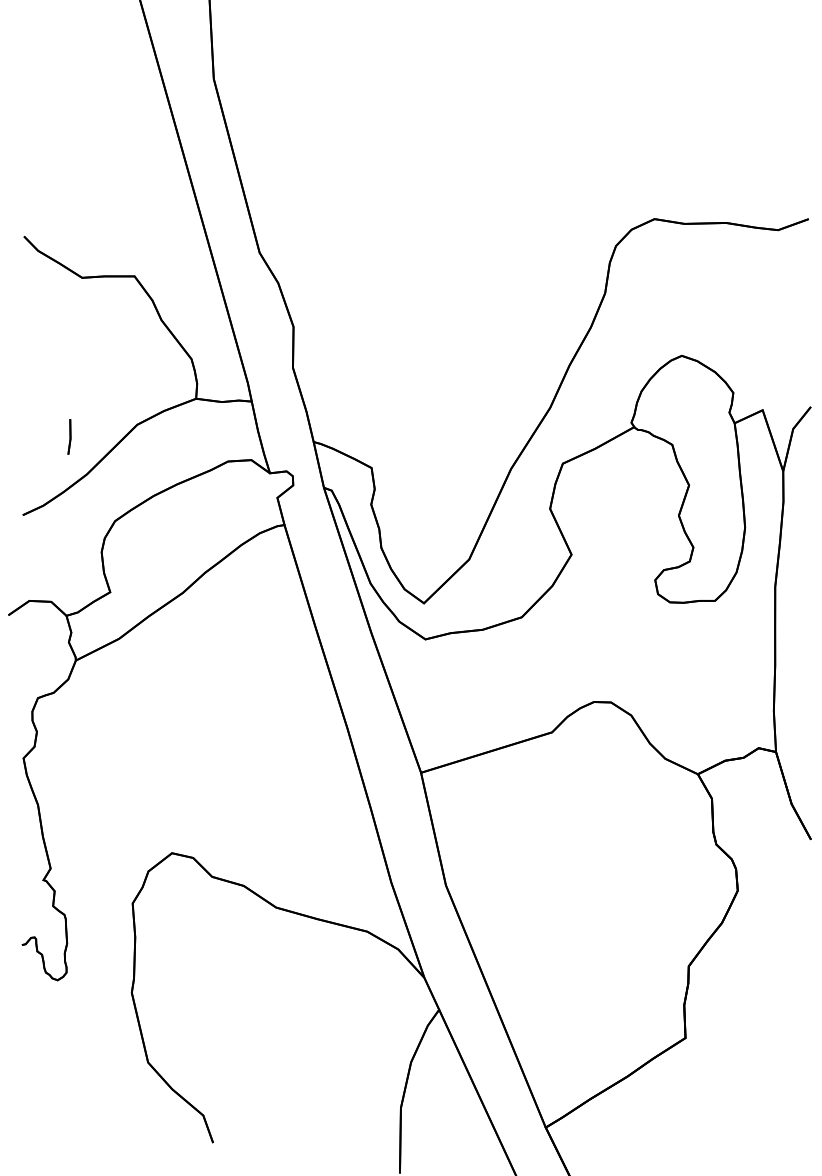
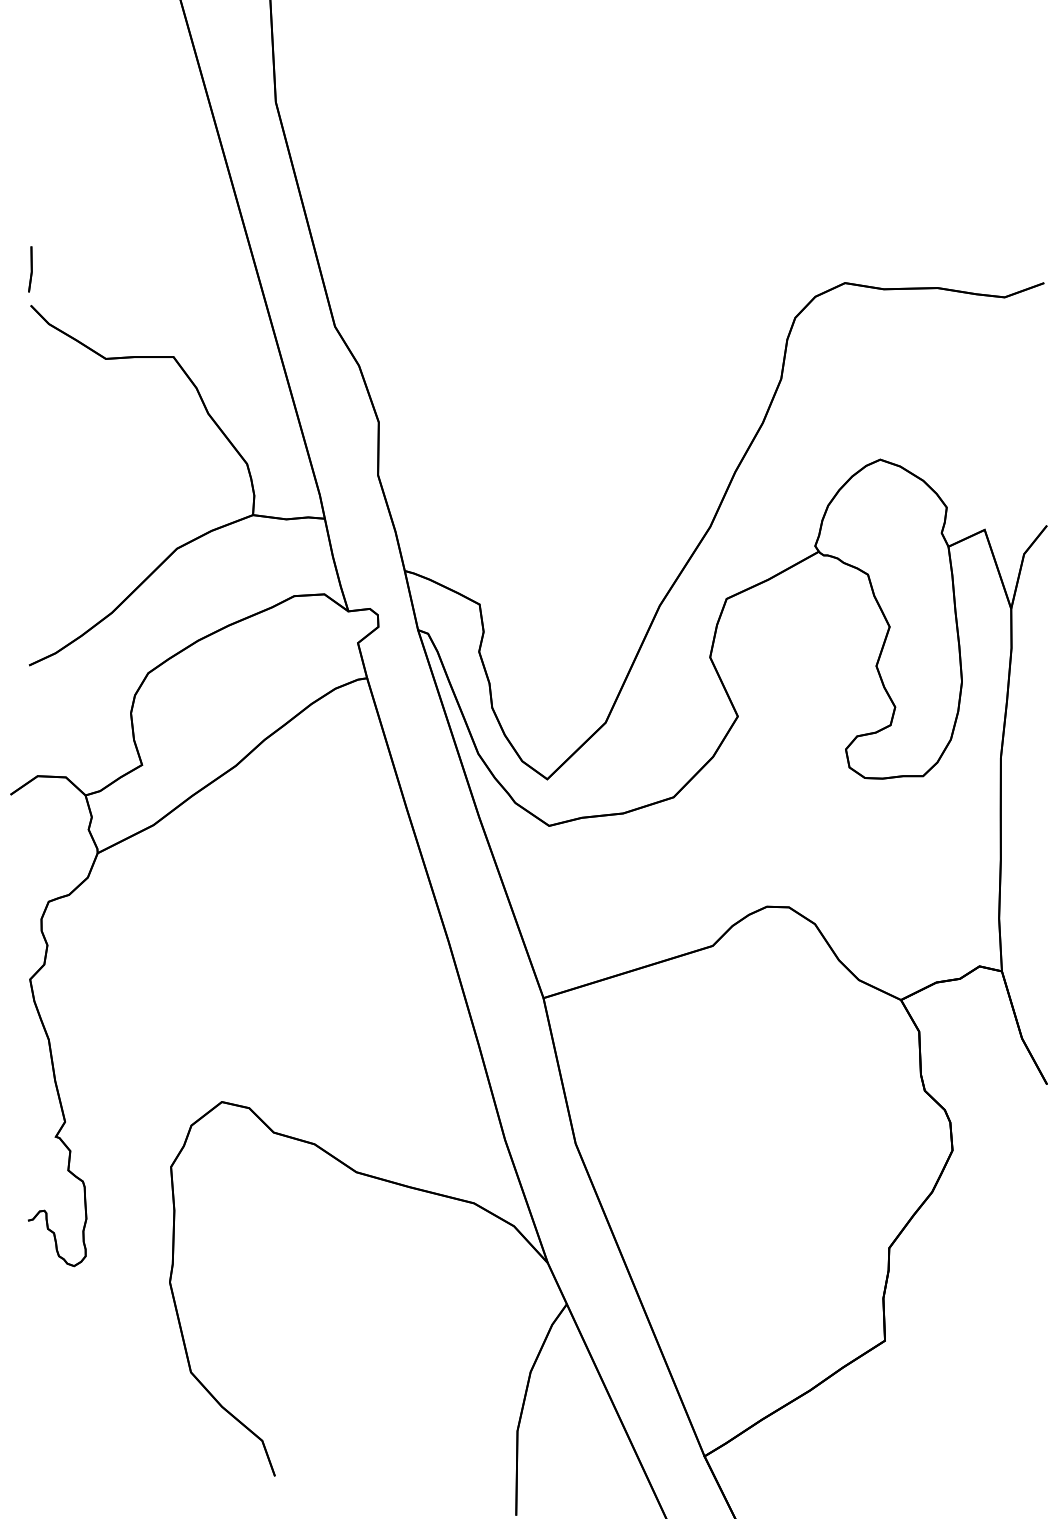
line: (69, 437) -> (30, 269), moved

